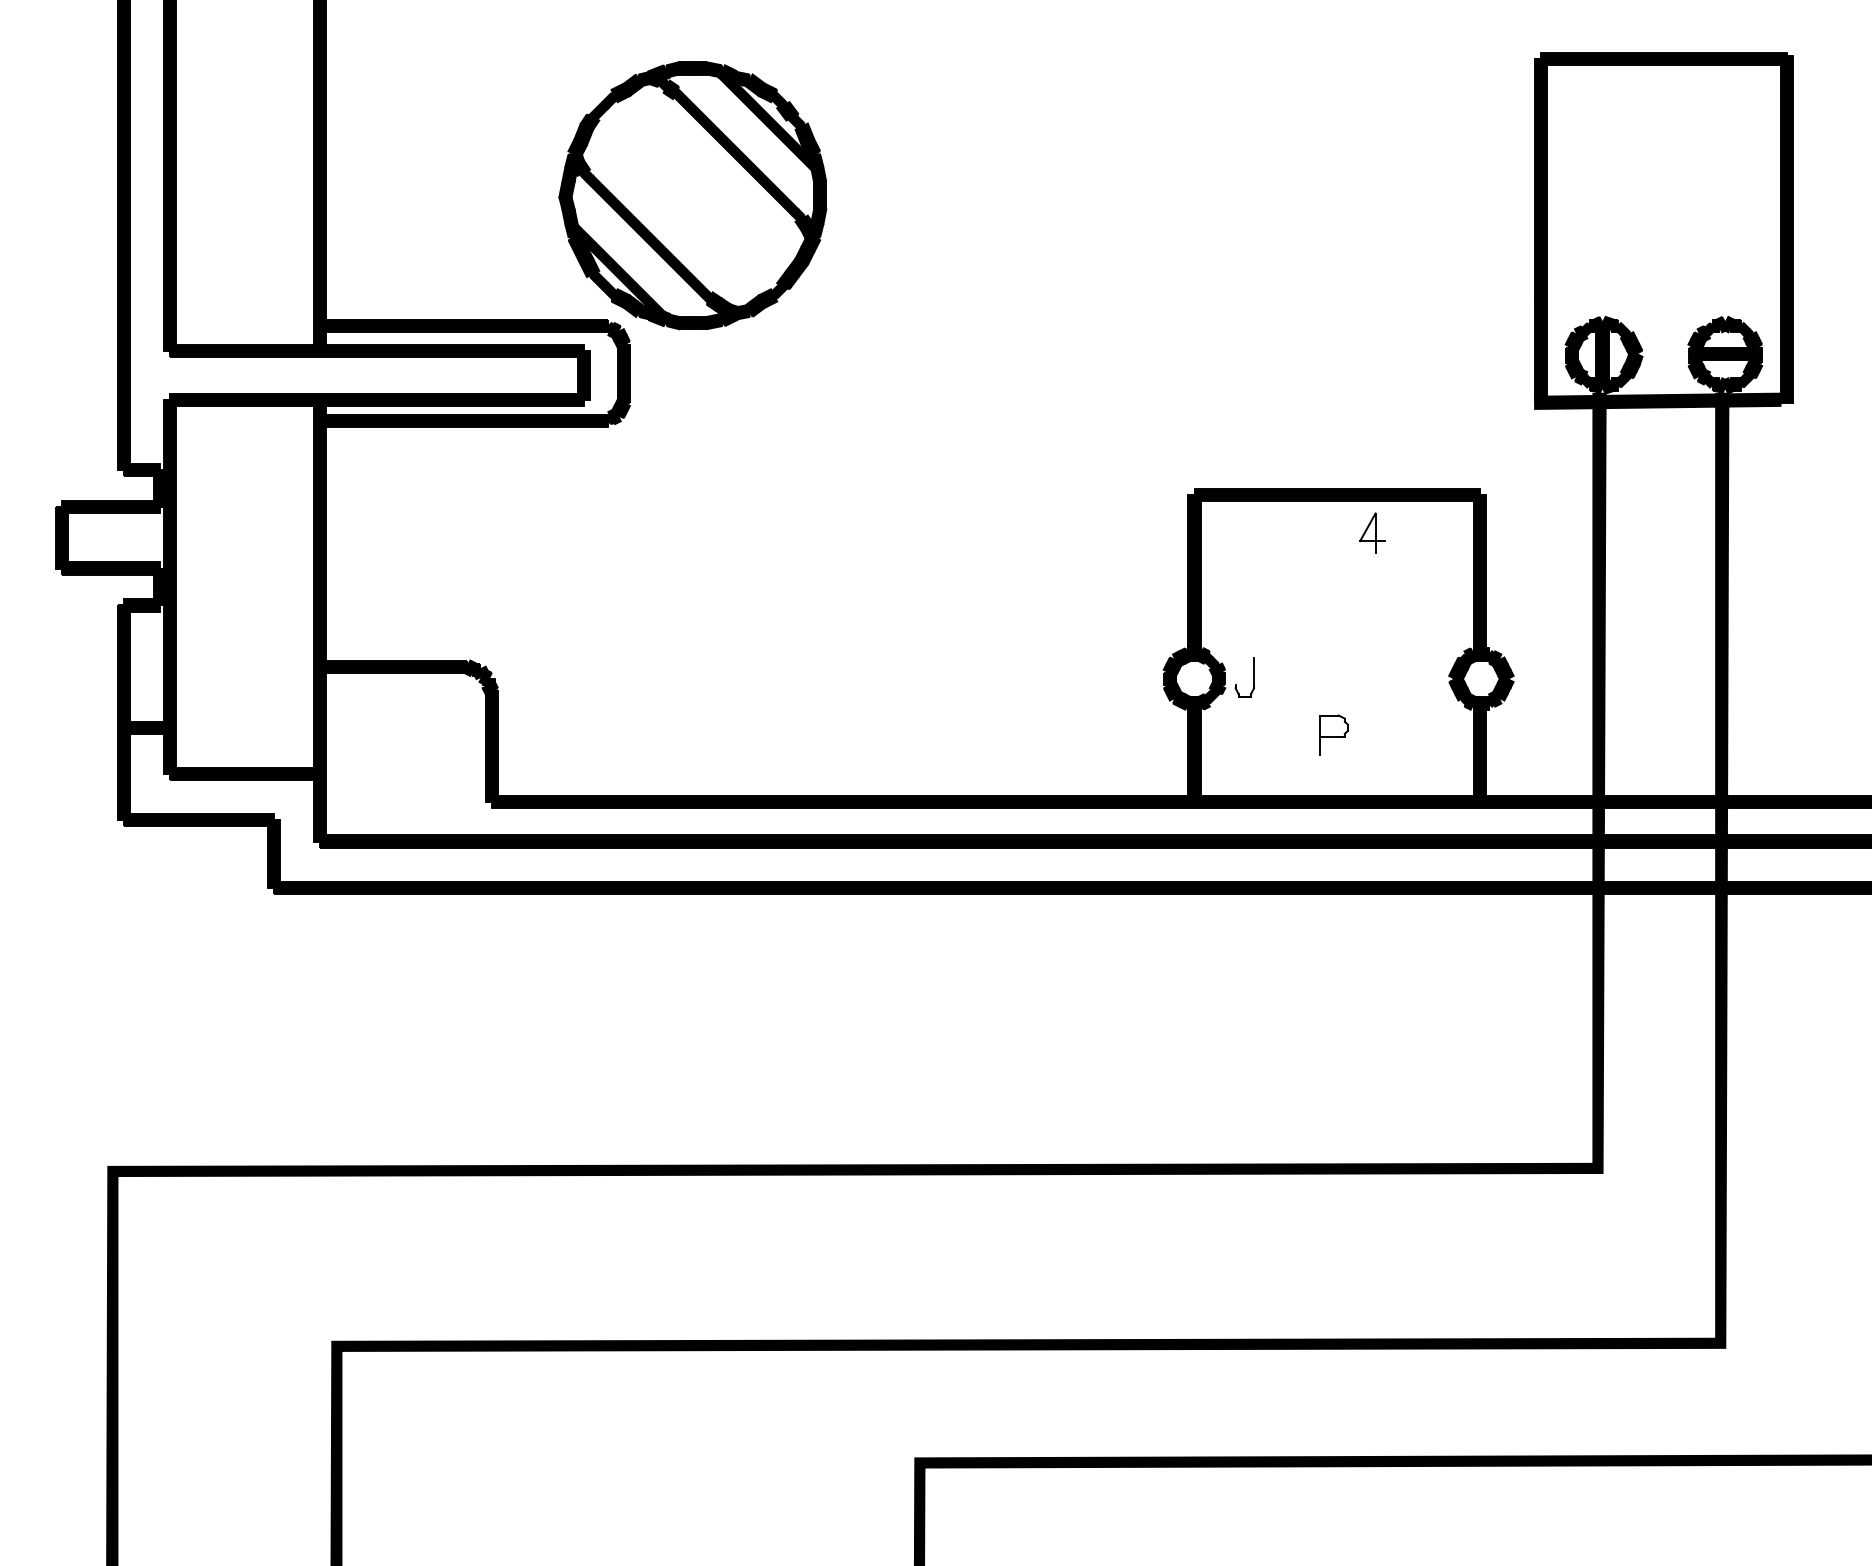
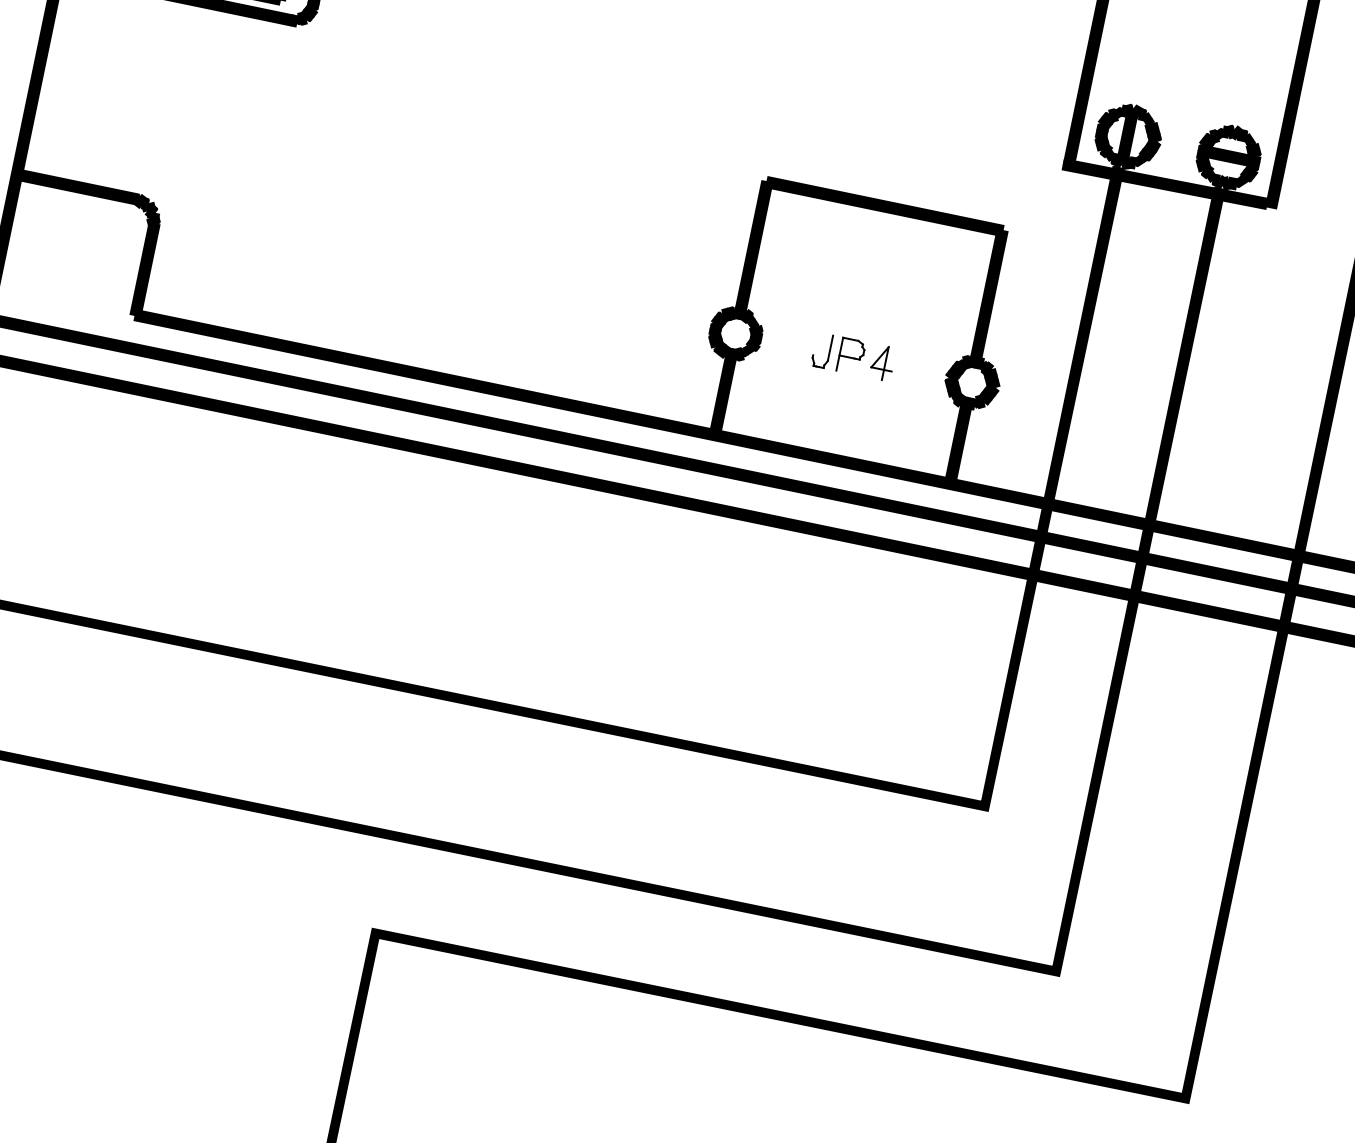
part: (1372, 532) -> (883, 362), moved
part: (1253, 677) -> (829, 352), moved
part: (1333, 734) -> (850, 355), moved

